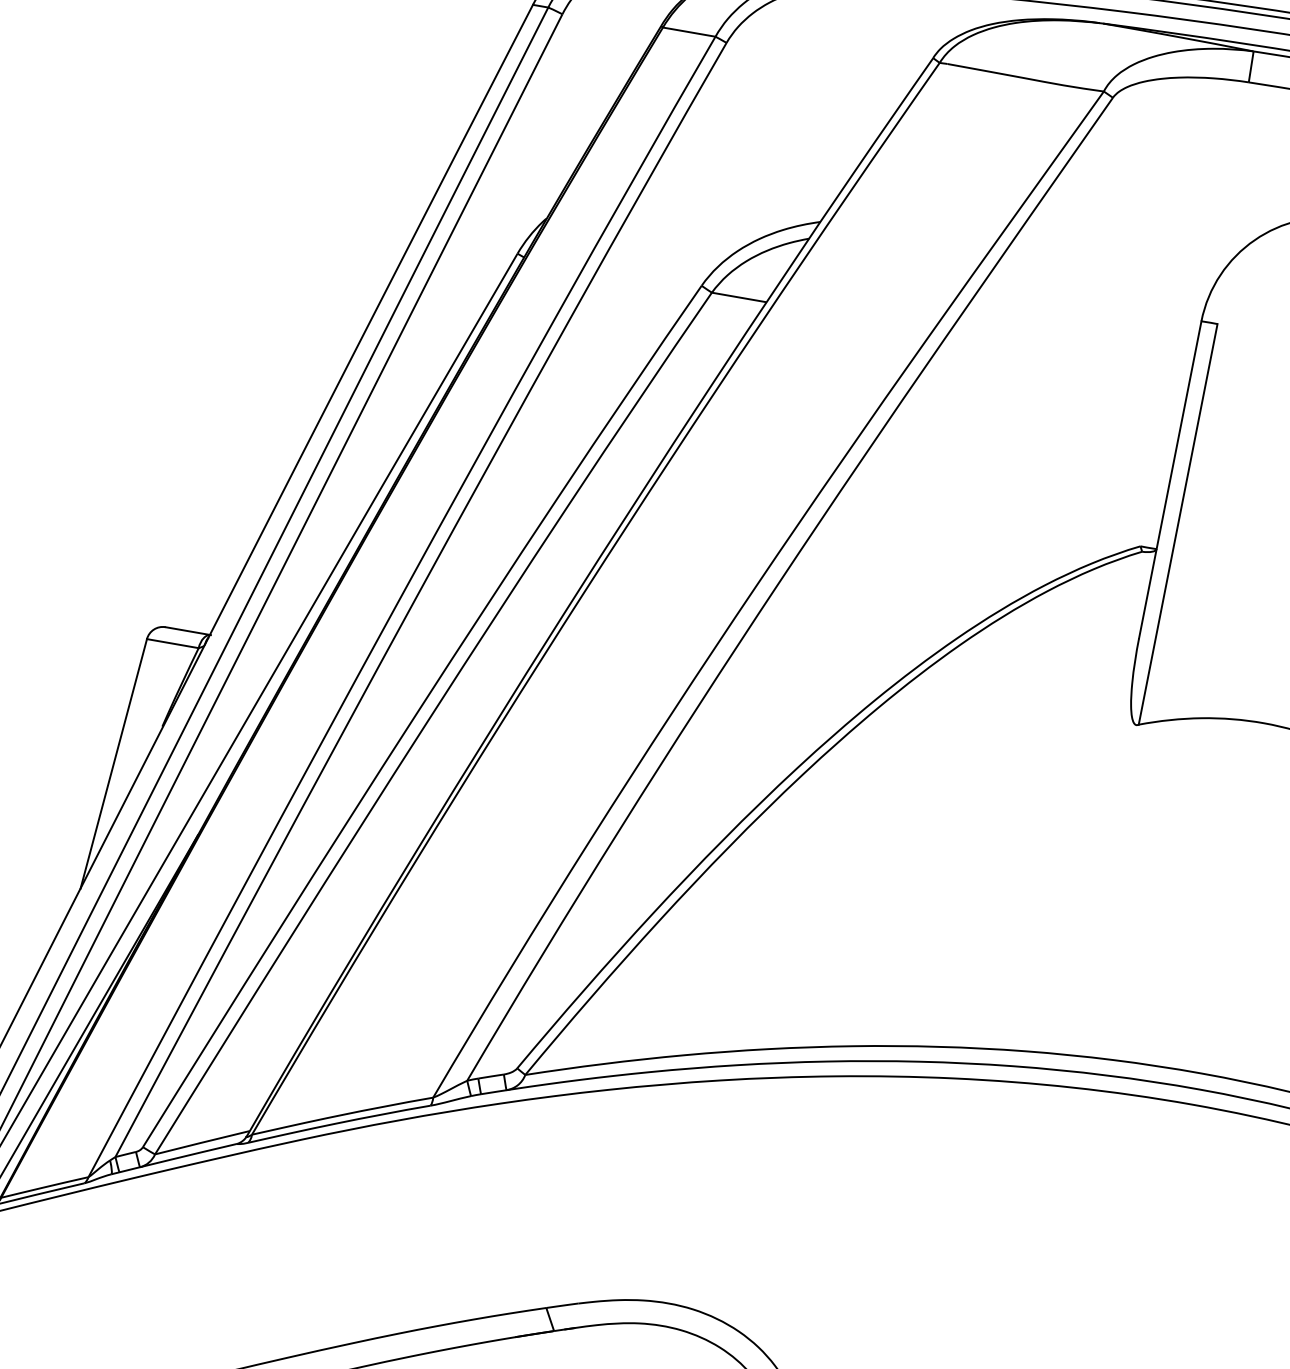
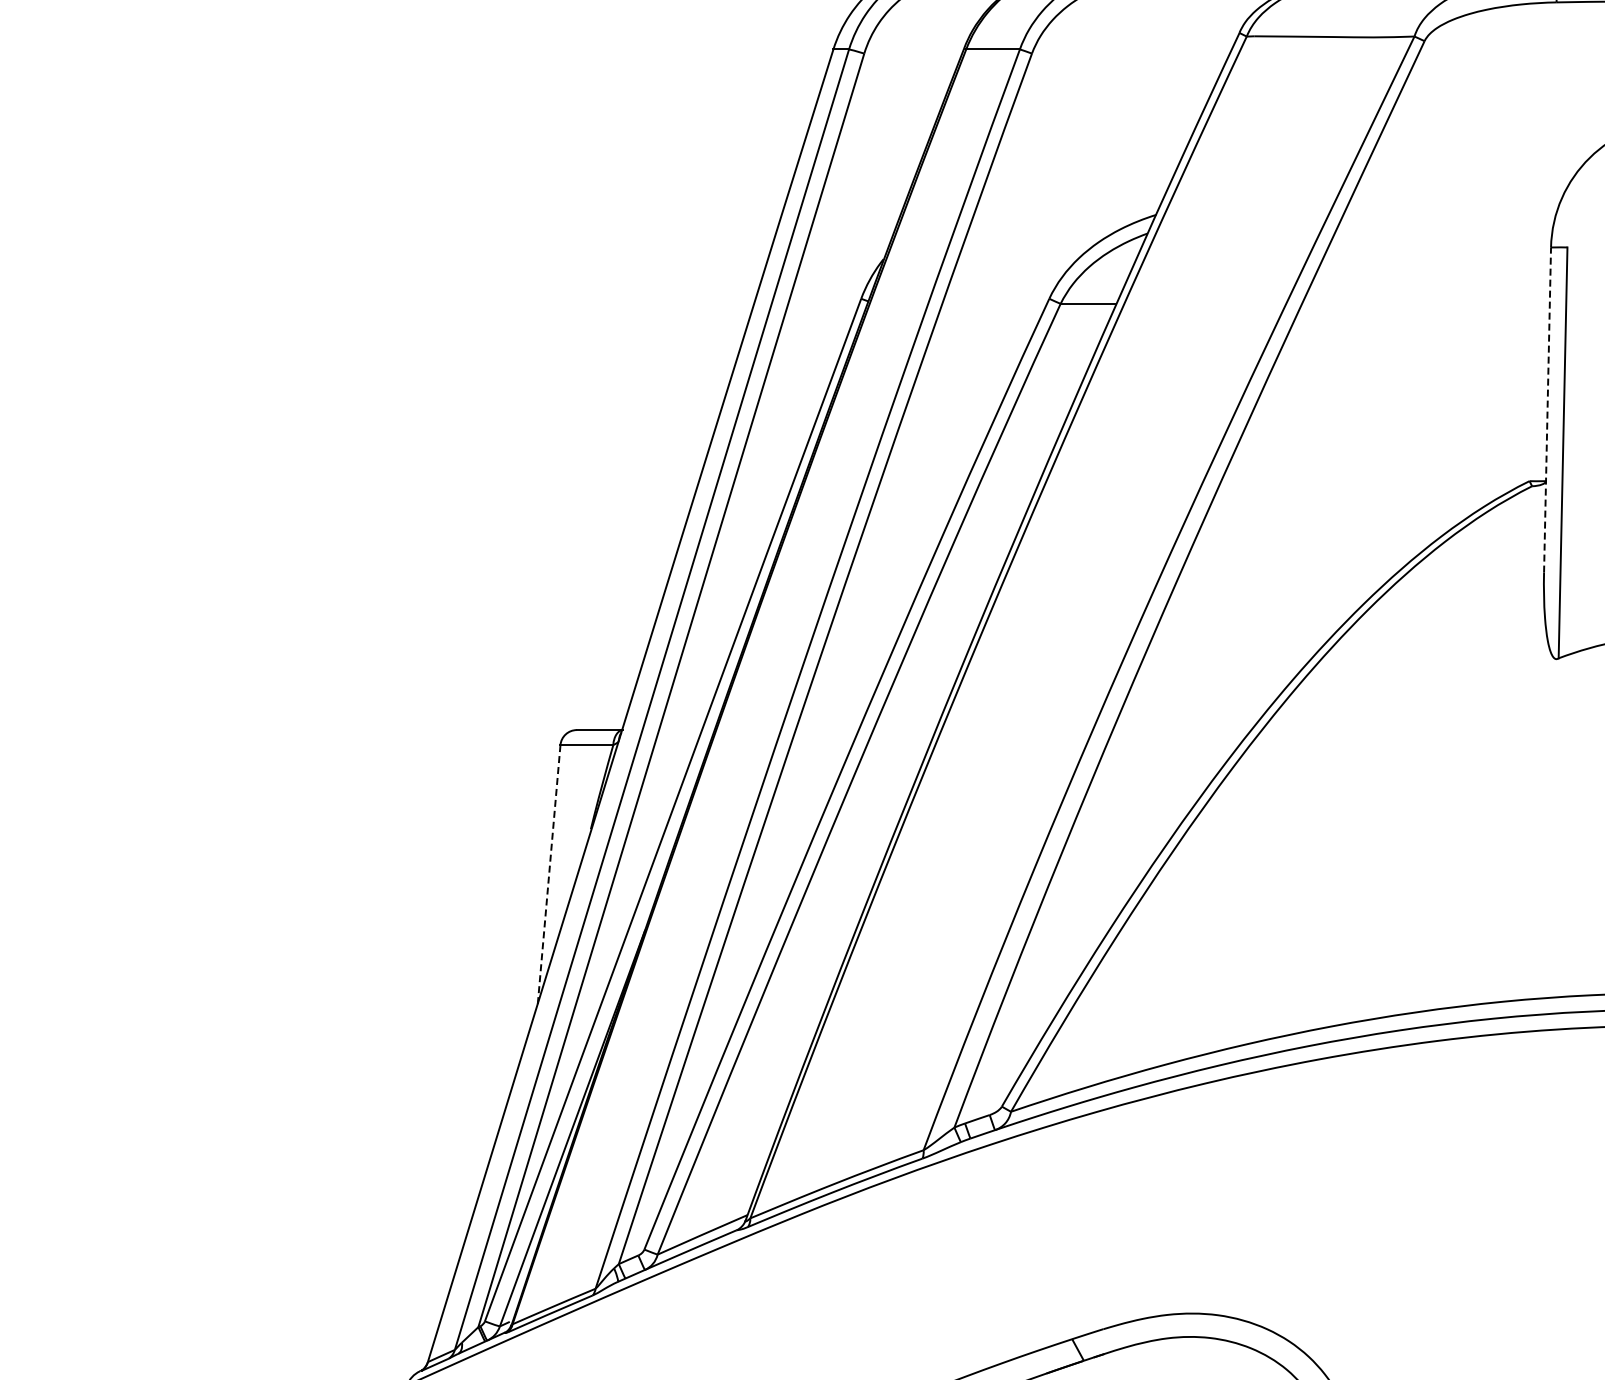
line: (1170, 479) -> (1547, 409), solid -> dashed
line: (114, 763) -> (549, 874), solid -> dashed

